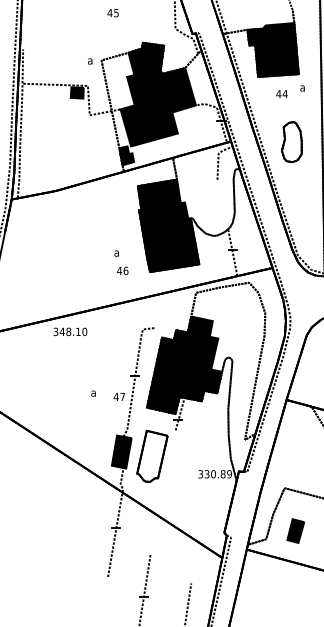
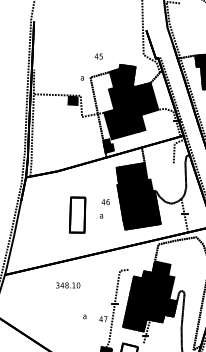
text: (112, 13) -> (98, 56), moved
part: (83, 251) -> (77, 214), added
text: (122, 270) -> (105, 201), moved
text: (70, 331) -> (68, 285), moved

